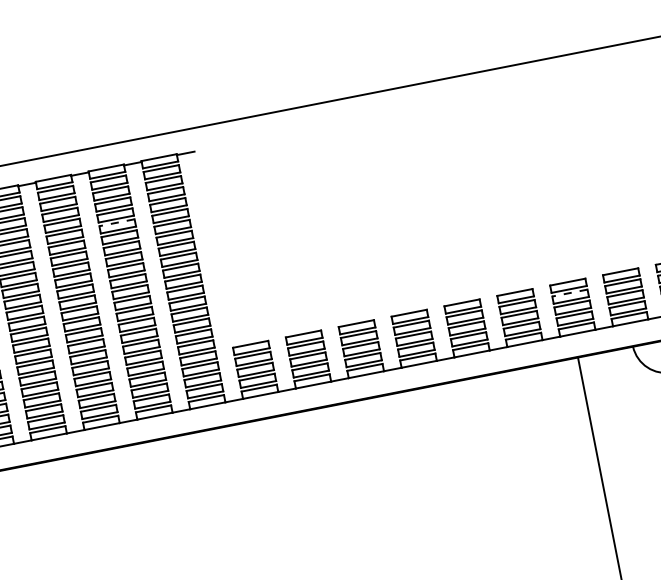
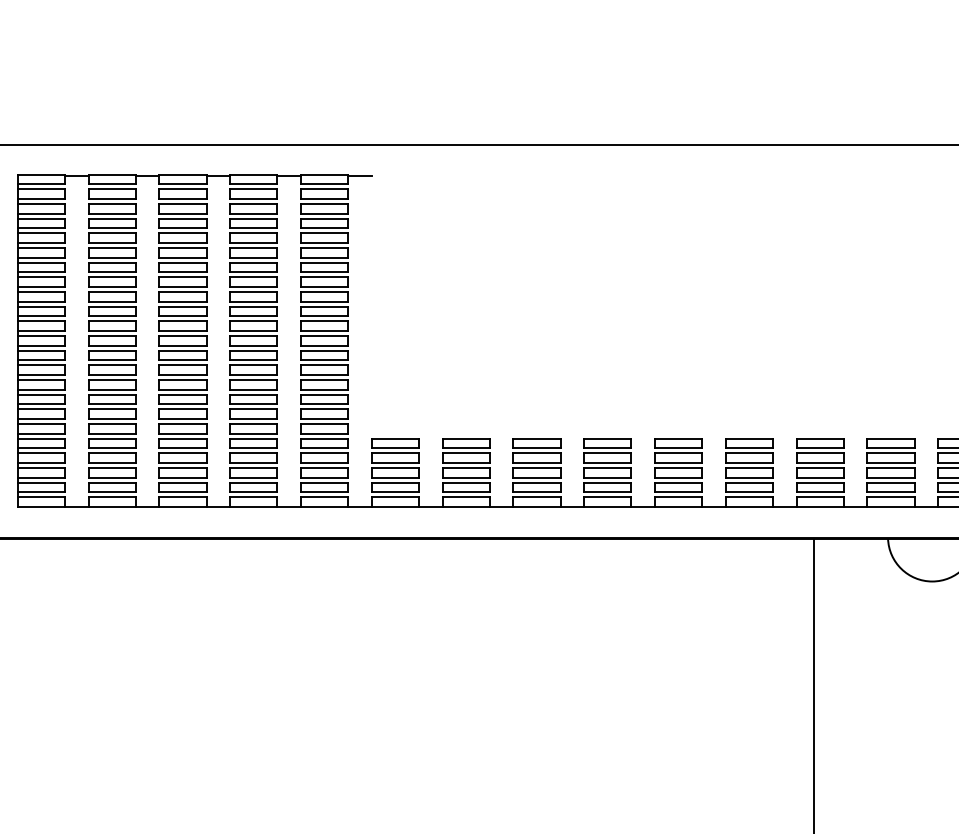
line: (116, 222) -> (253, 247), dashed -> solid
line: (570, 293) -> (820, 453), dashed -> solid

